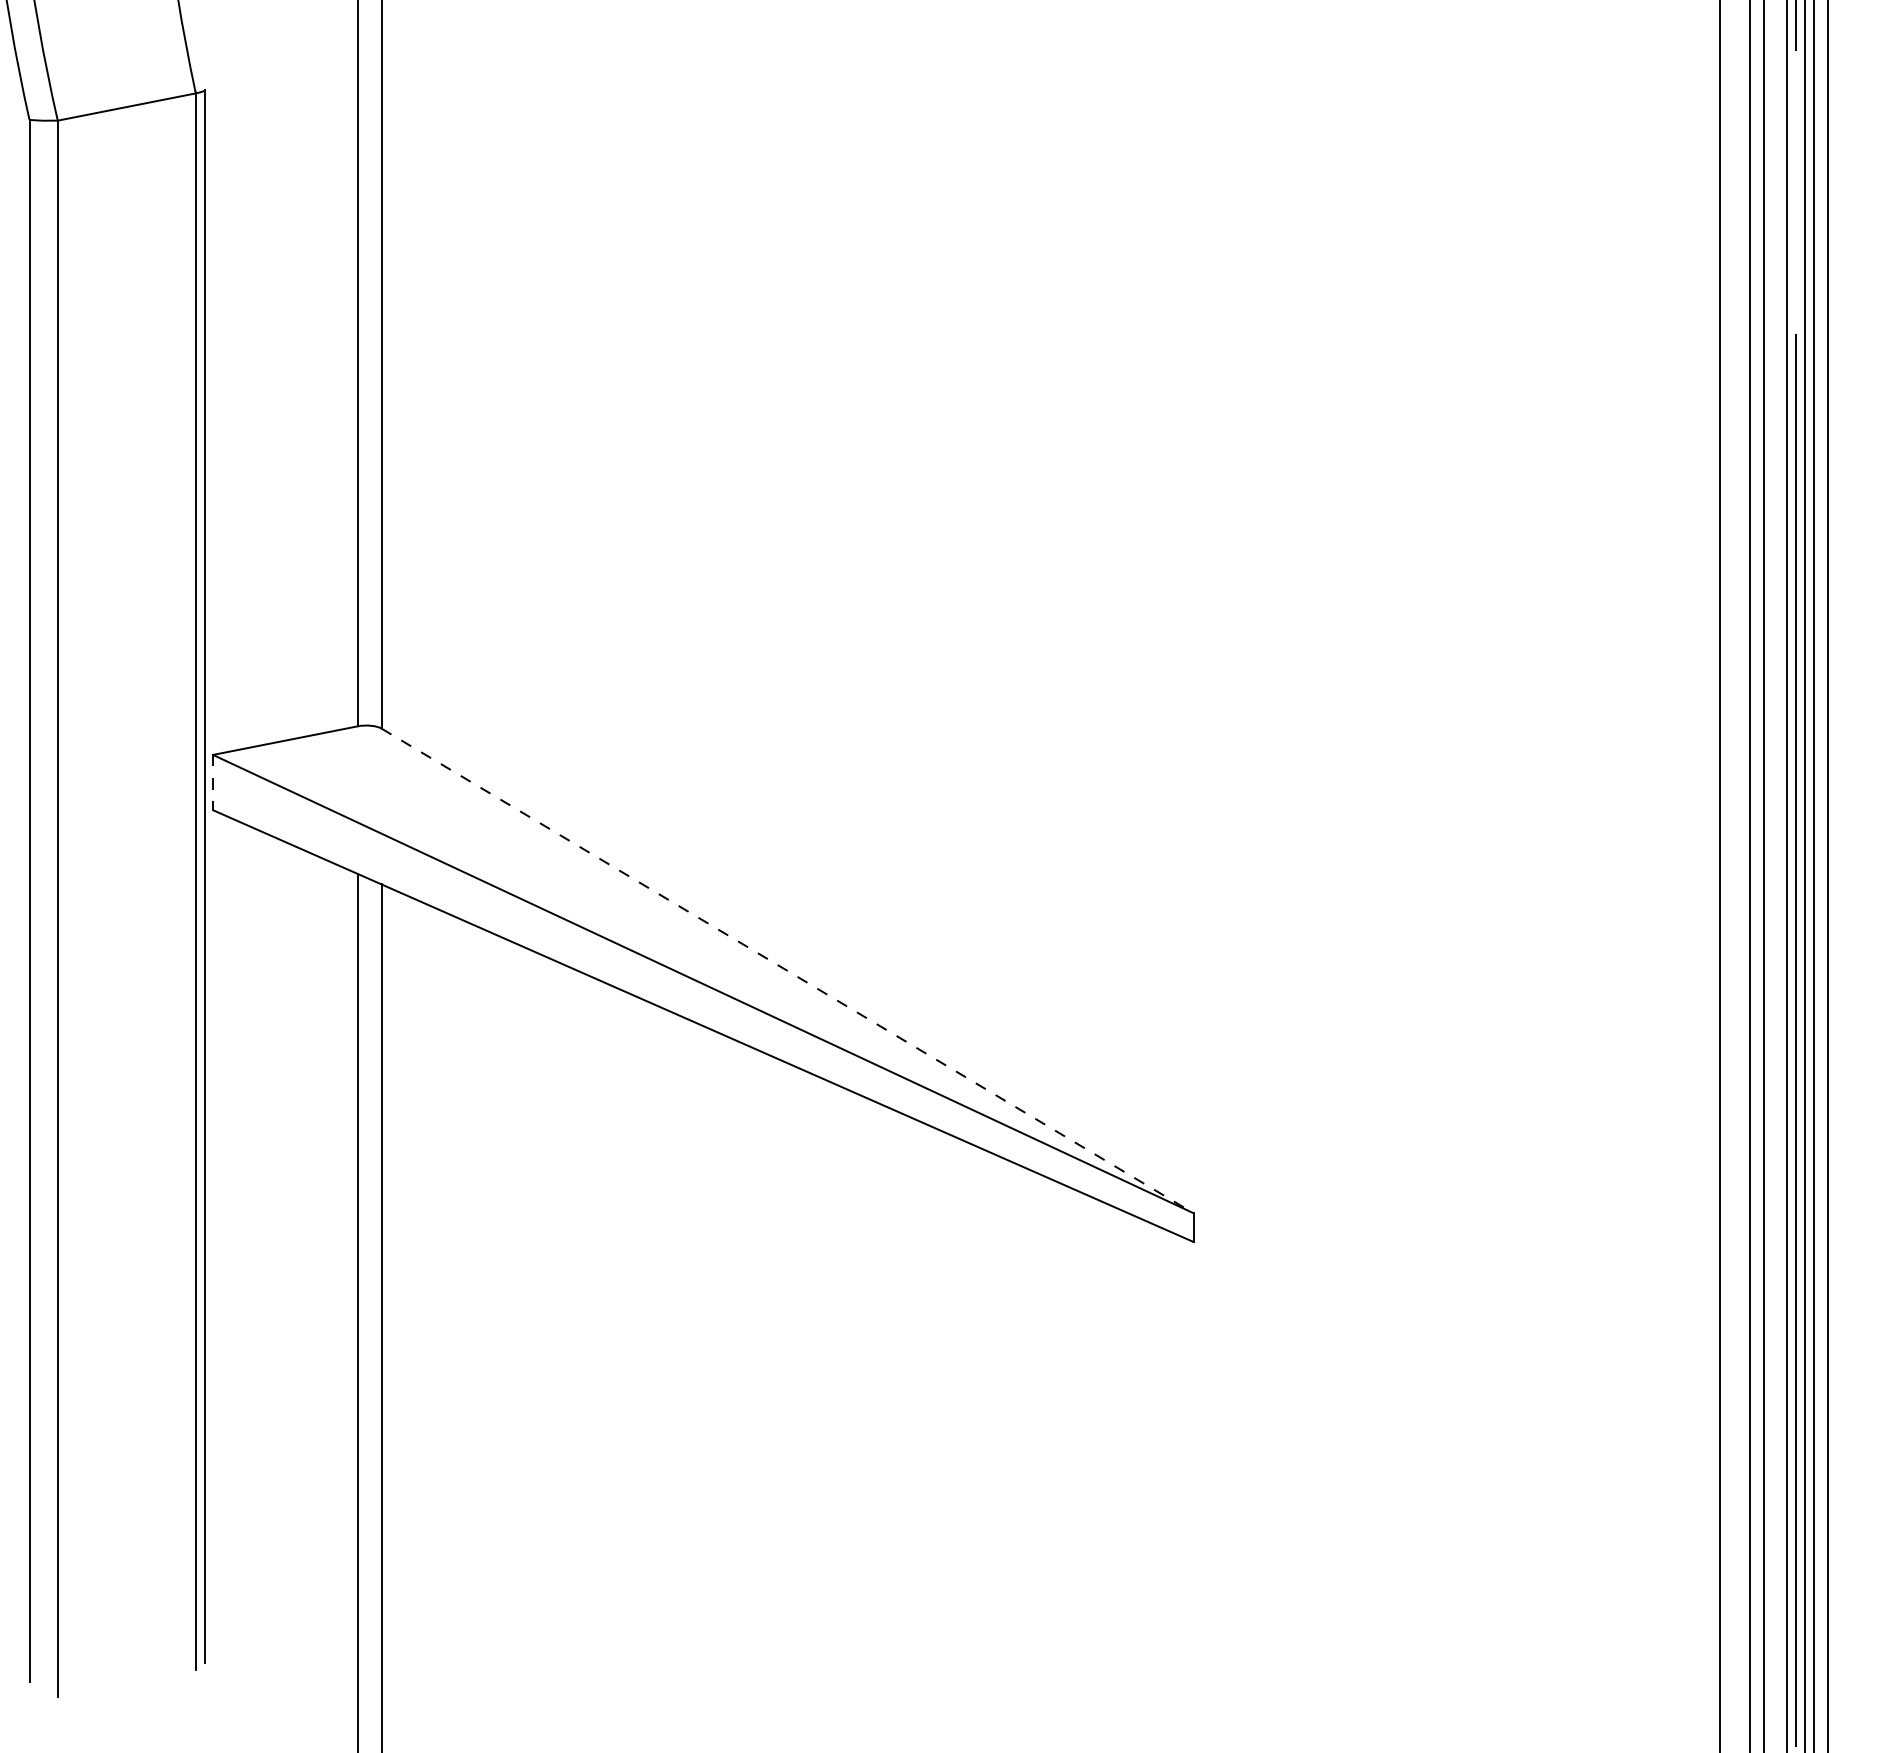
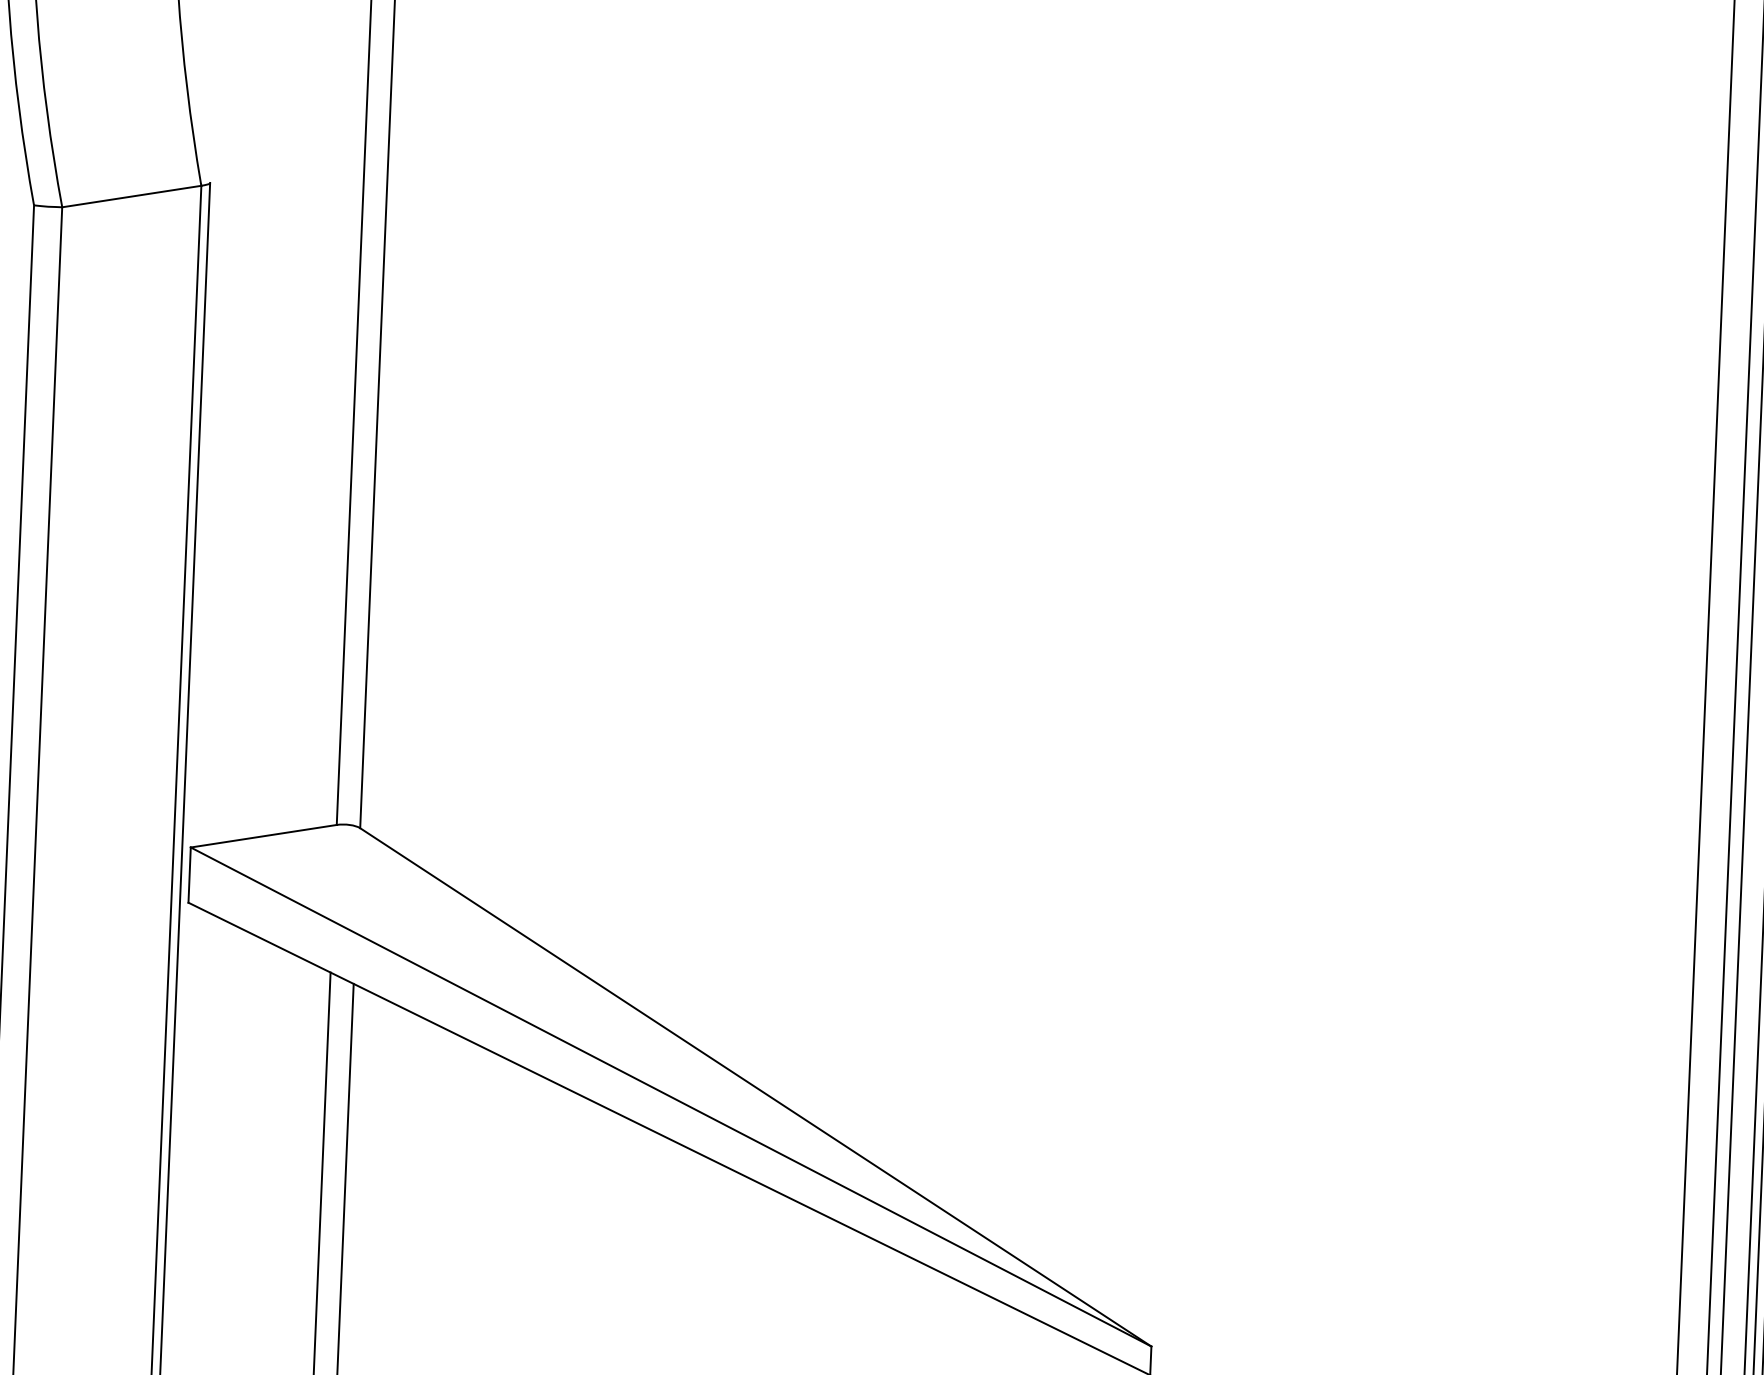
line: (213, 782) -> (190, 875), dashed -> solid
line: (787, 970) -> (755, 1086), dashed -> solid

